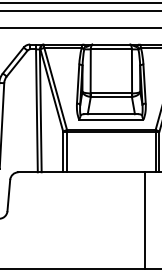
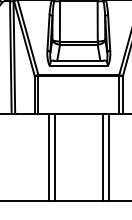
line: (78, 220) -> (48, 157), added
line: (84, 220) -> (54, 157), added
line: (137, 220) -> (102, 157), added

